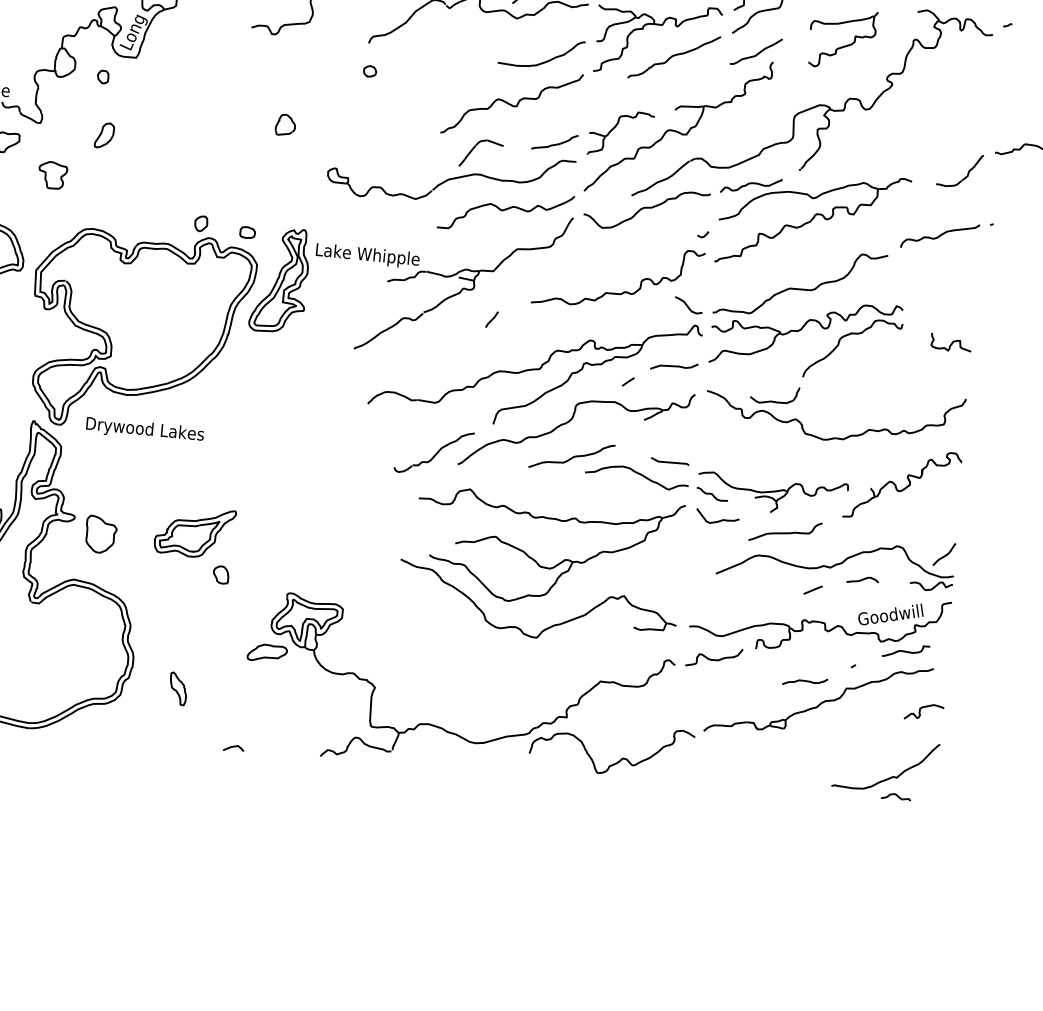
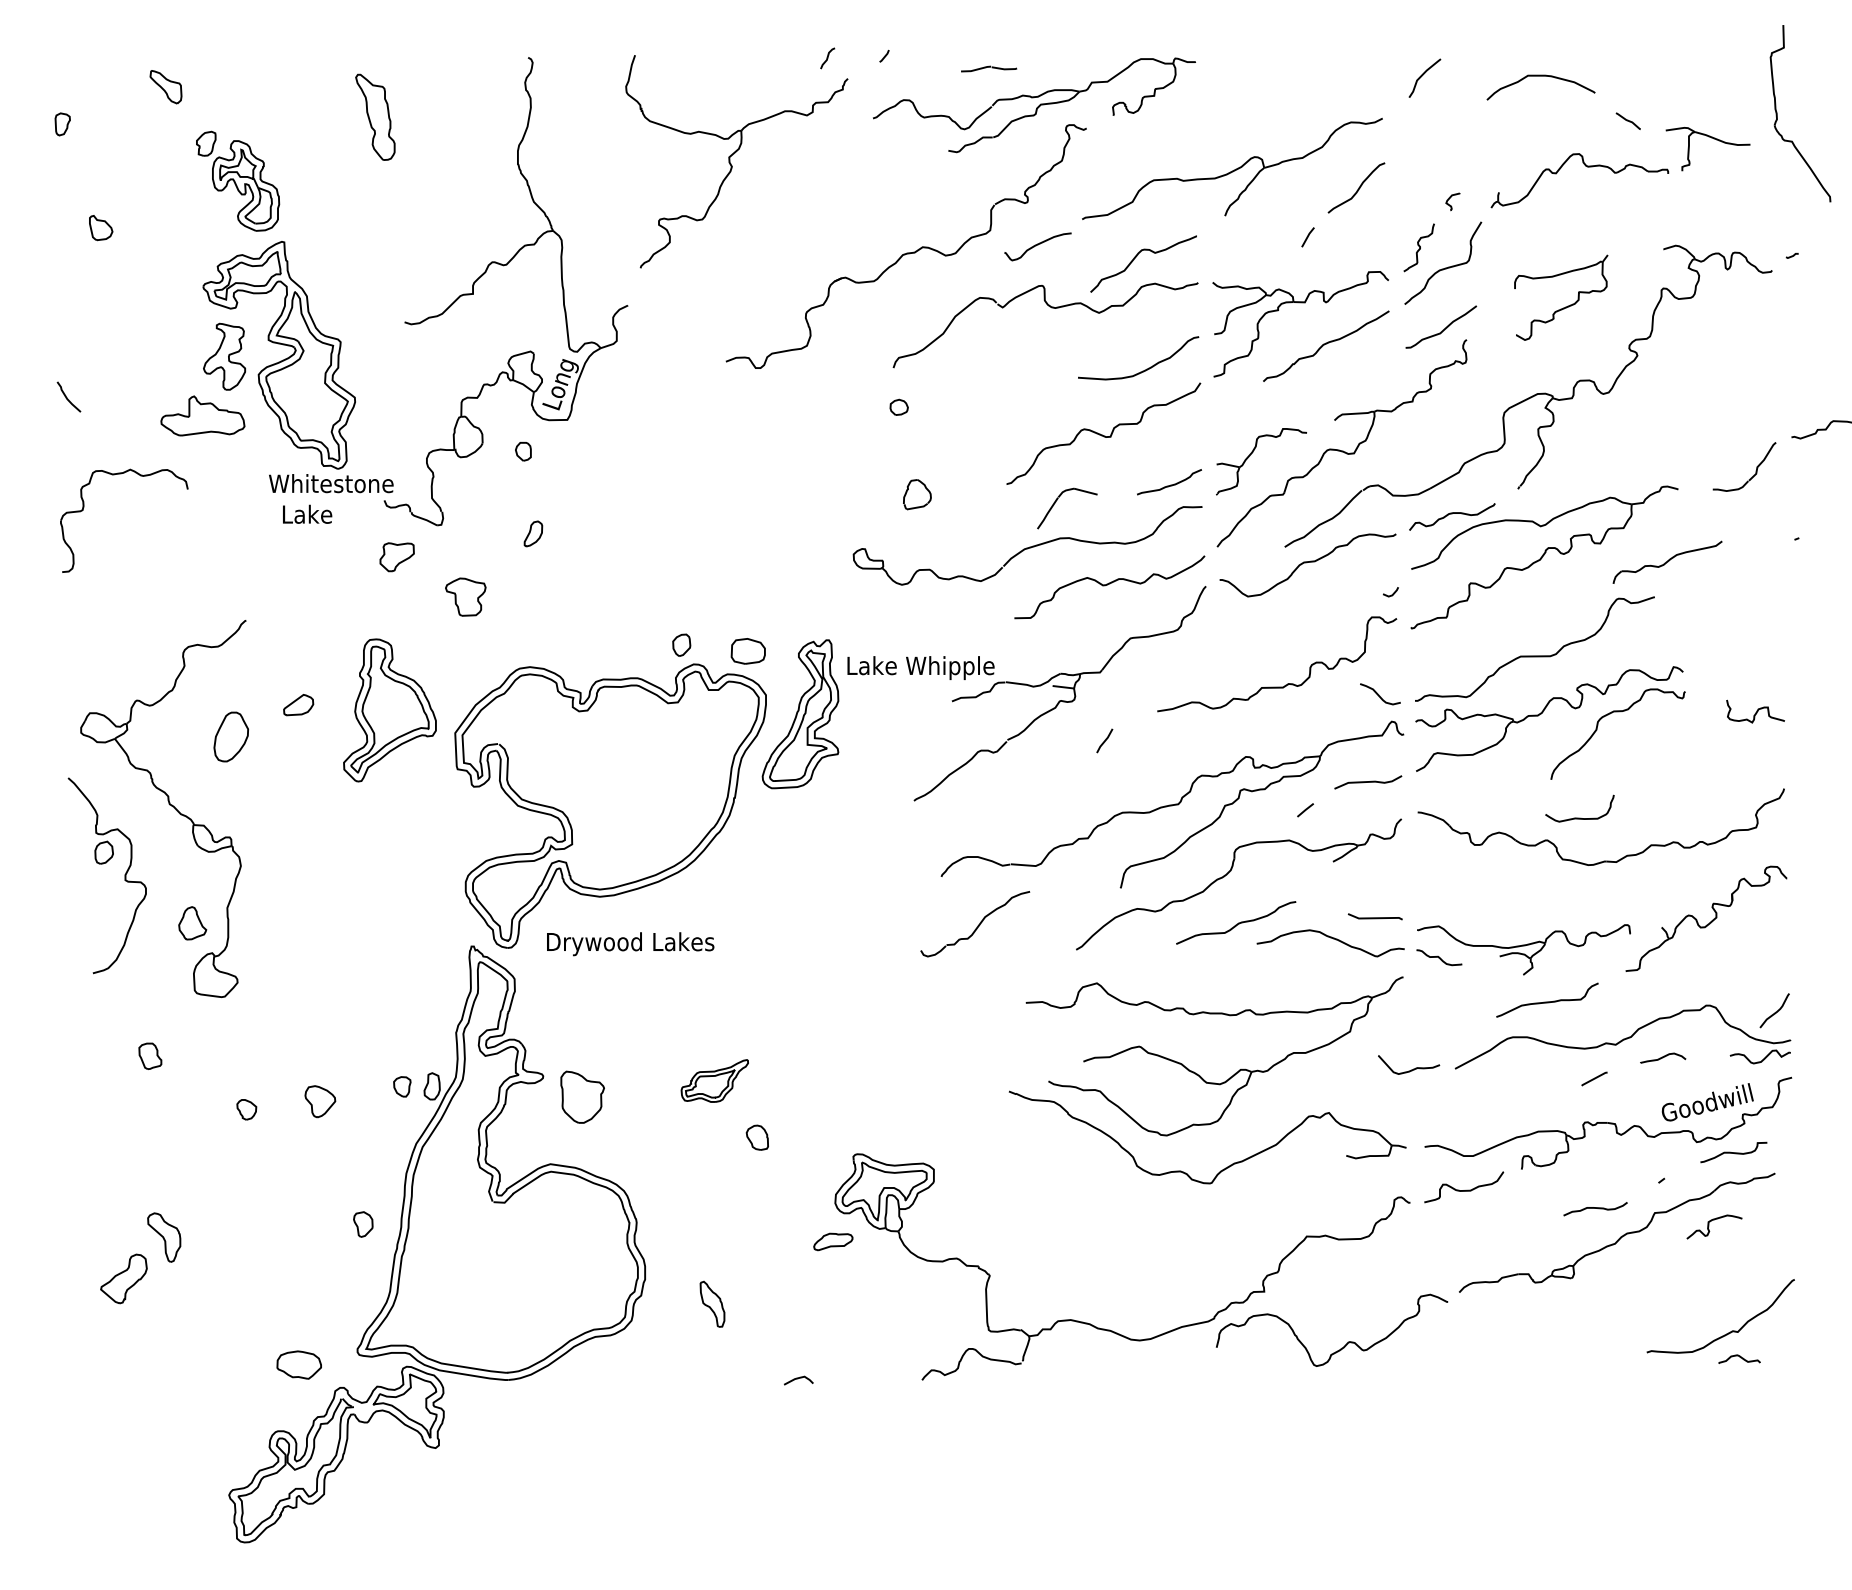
part: (285, 125) -> (917, 494), moved
part: (104, 135) -> (533, 533), size x0.7
part: (247, 232) -> (748, 651), size x1.6
part: (940, 235) -> (1667, 561), moved
curve: (773, 401) -> (1579, 817), moved
part: (434, 452) -> (975, 924), moved
curve: (719, 520) -> (1411, 1069), moved
part: (194, 531) -> (714, 1080), size x0.6
part: (267, 652) -> (833, 1241), size x0.7
curve: (920, 711) -> (1709, 1226), moved

